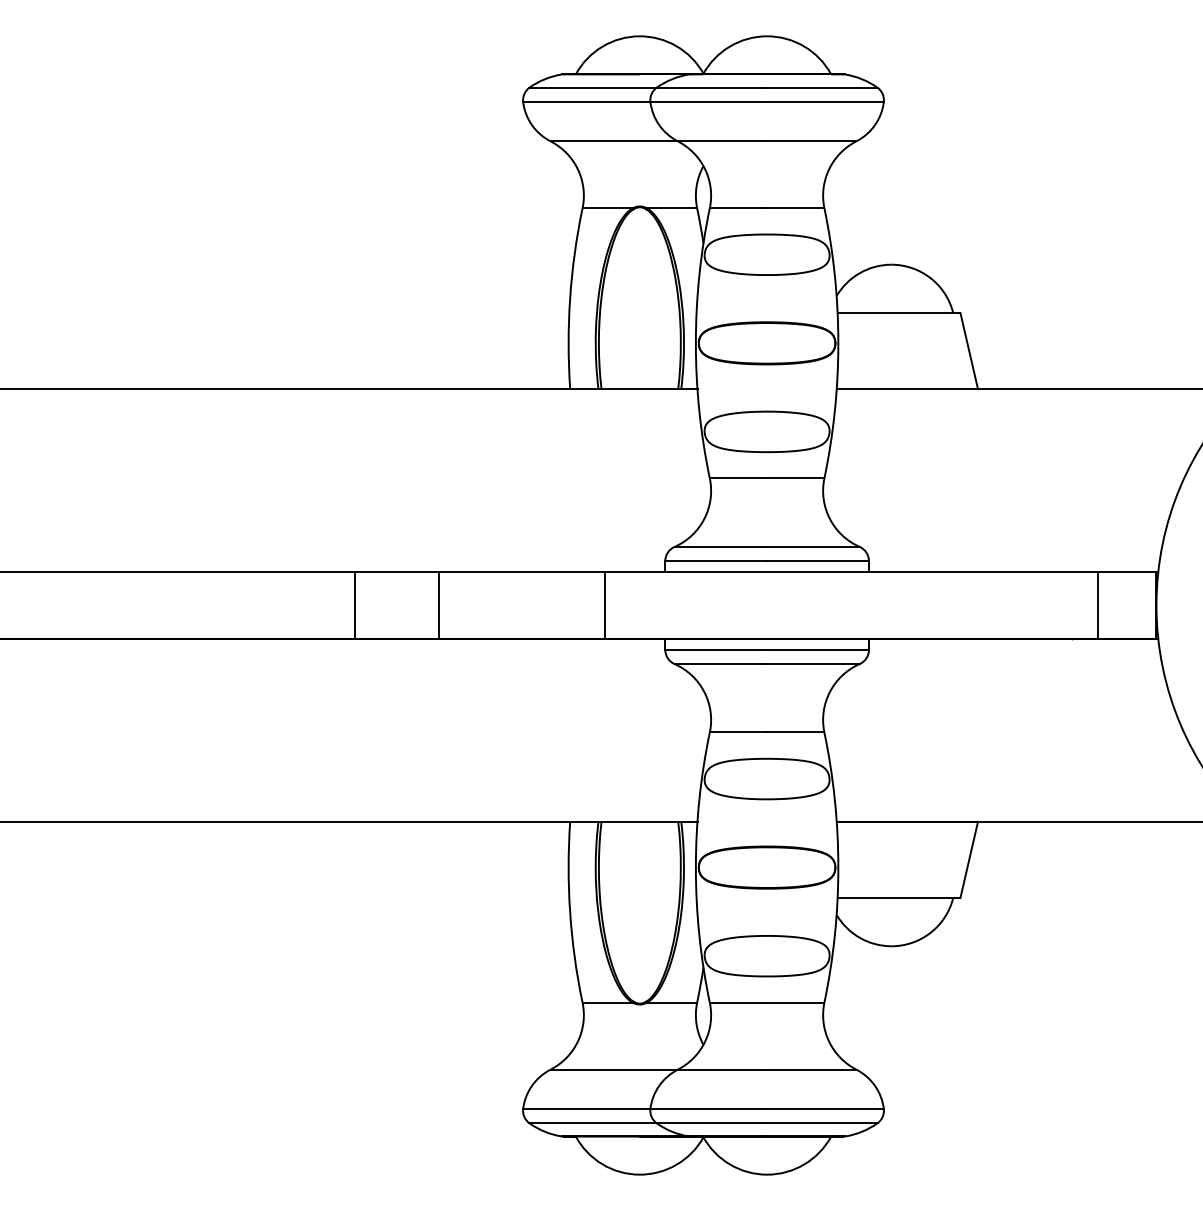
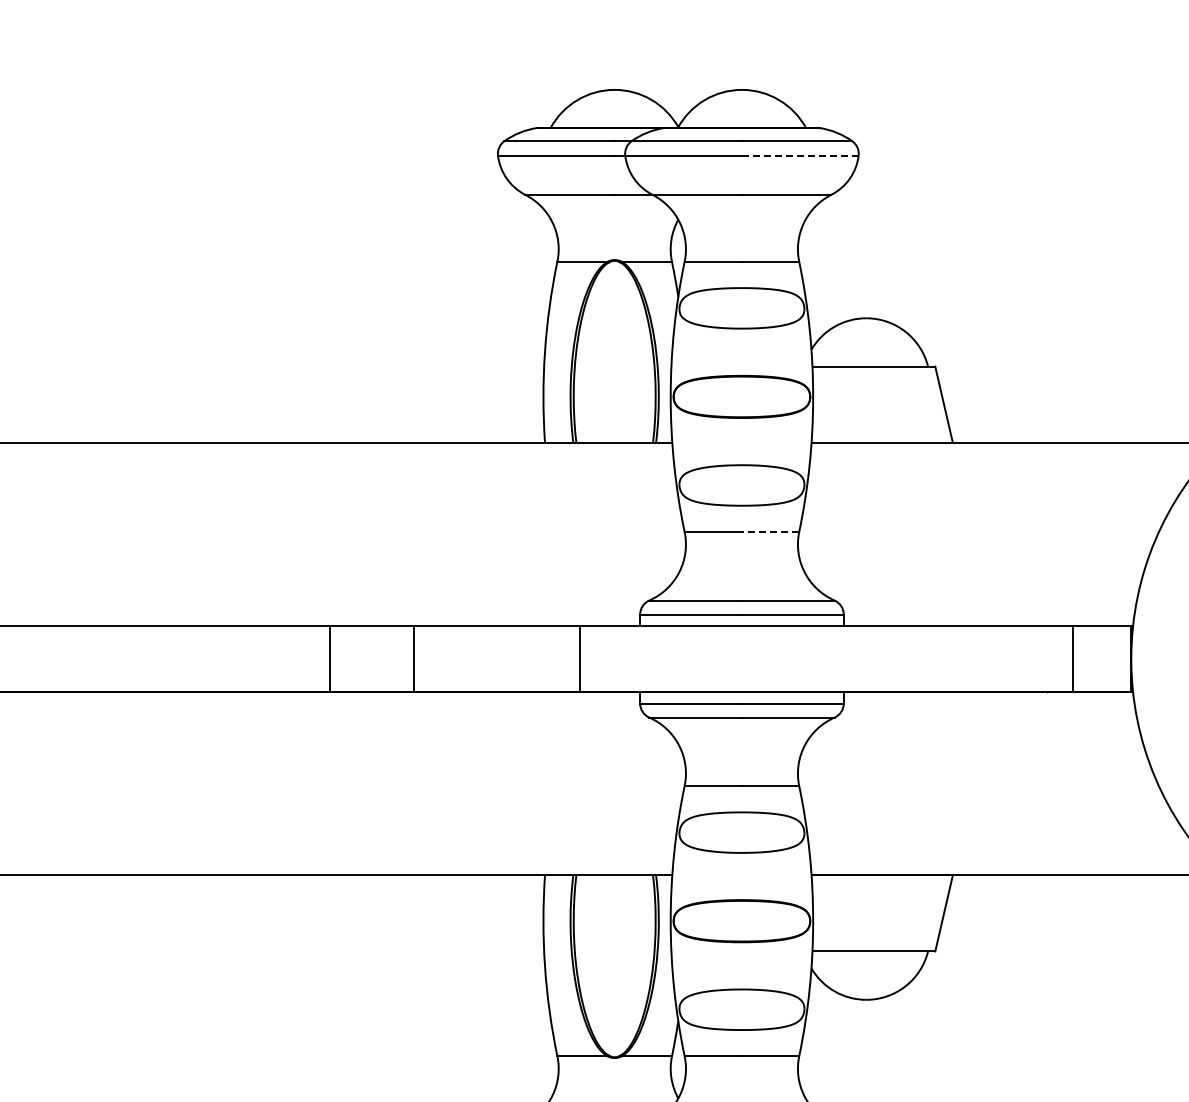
line: (824, 101) -> (799, 155), solid -> dashed
line: (795, 478) -> (770, 532), solid -> dashed

